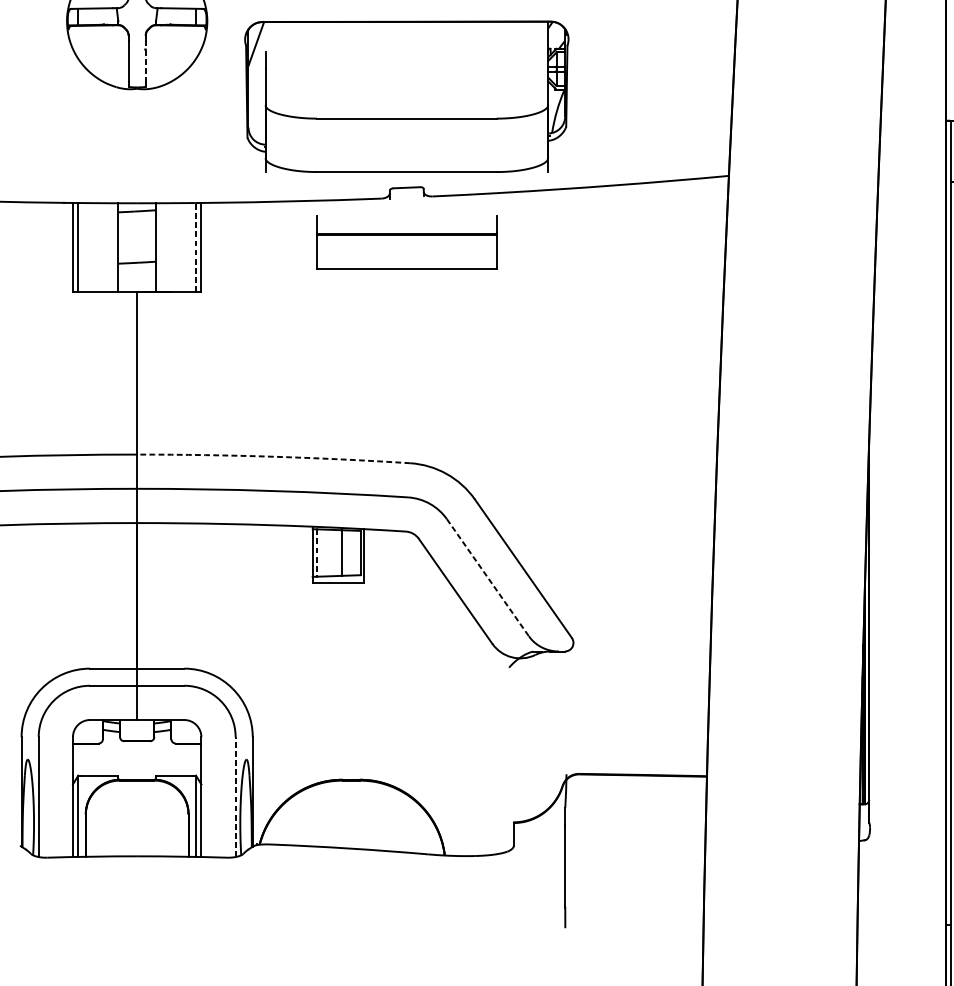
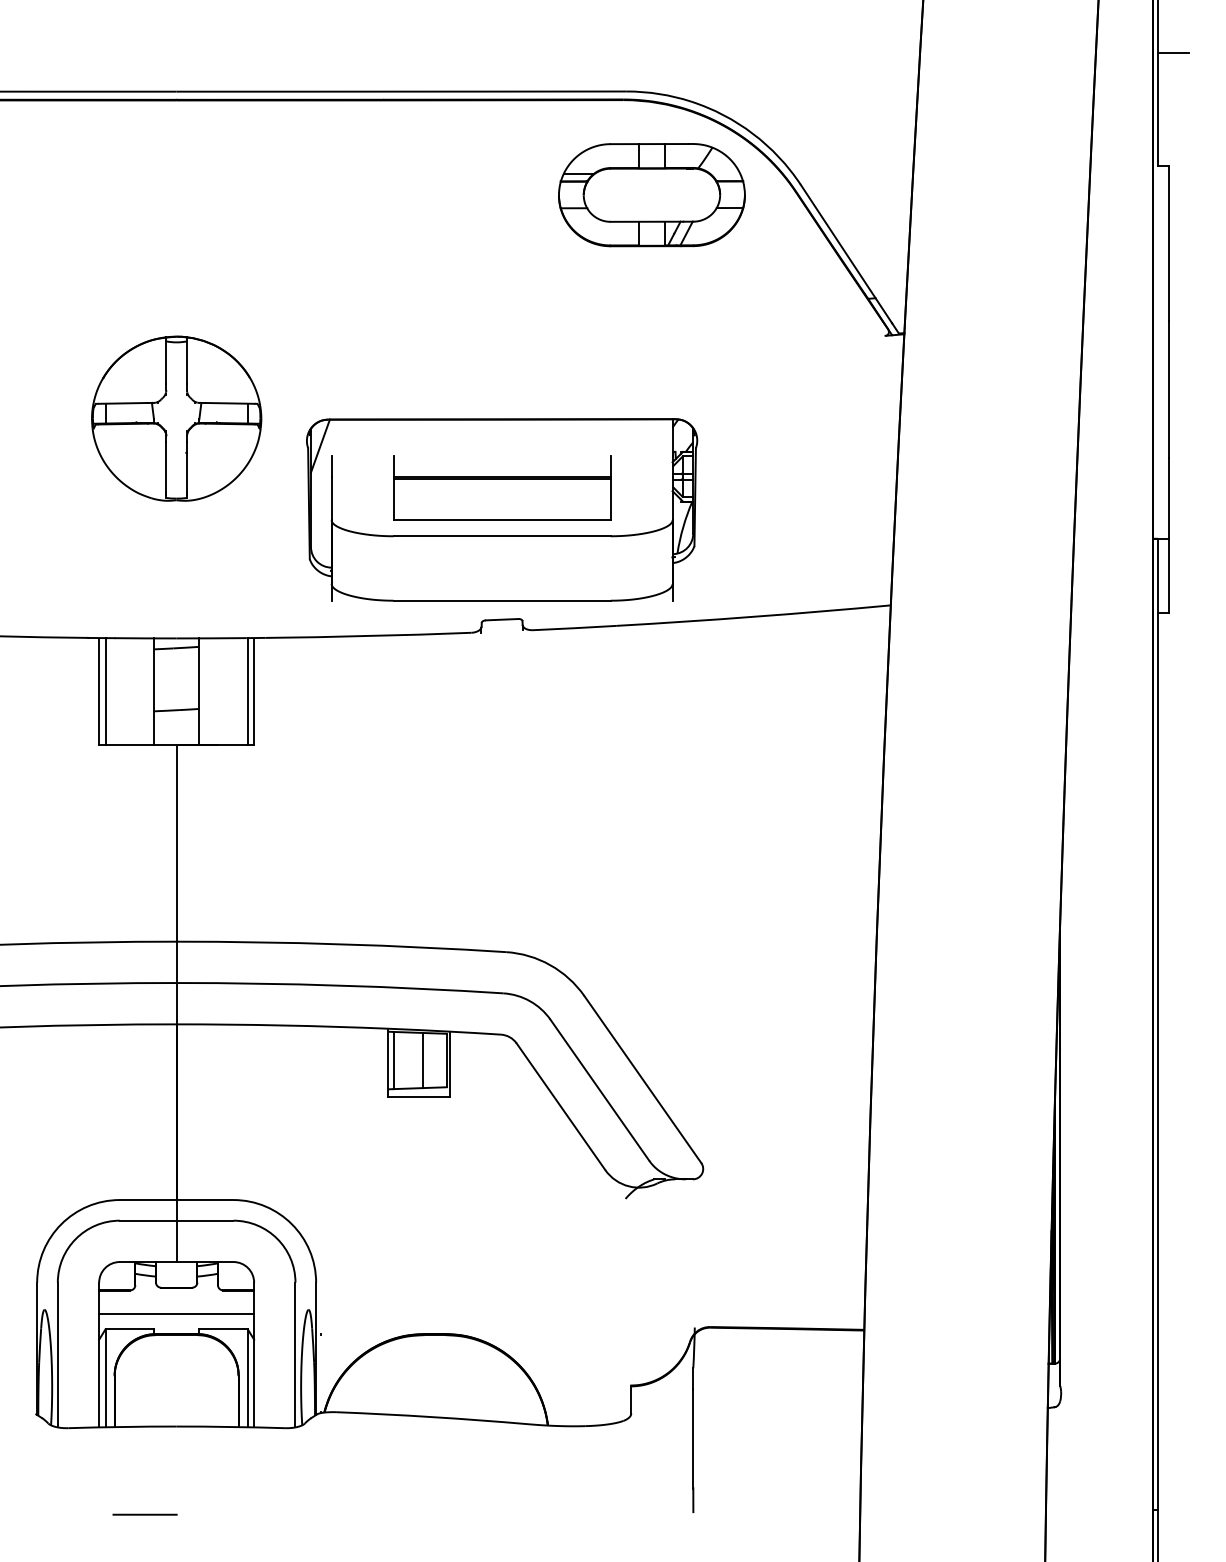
line: (145, 61) -> (186, 467), dashed -> solid
part: (407, 242) -> (502, 487), moved
line: (195, 247) -> (247, 691), dashed -> solid
arc: (273, 456) -> (341, 944), dashed -> solid
line: (316, 553) -> (393, 1060), dashed -> solid
line: (488, 577) -> (600, 1090), dashed -> solid
line: (137, 762) -> (176, 1313), added
line: (235, 796) -> (295, 1354), dashed -> solid
line: (110, 929) -> (144, 1514), added

